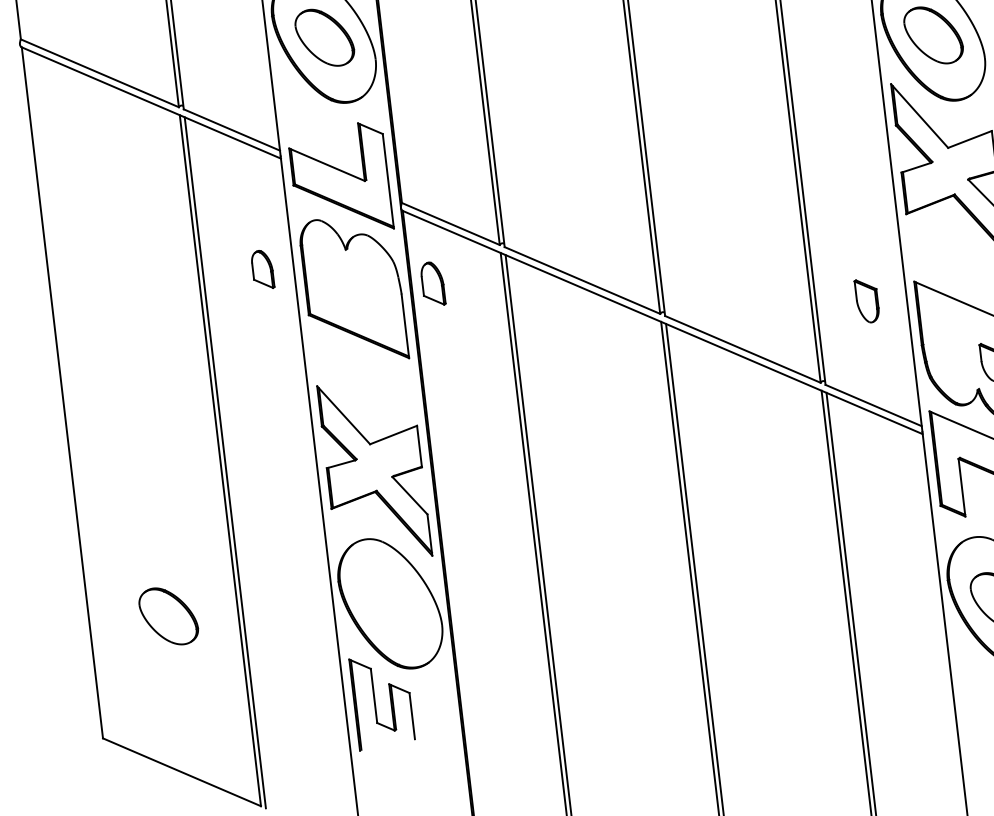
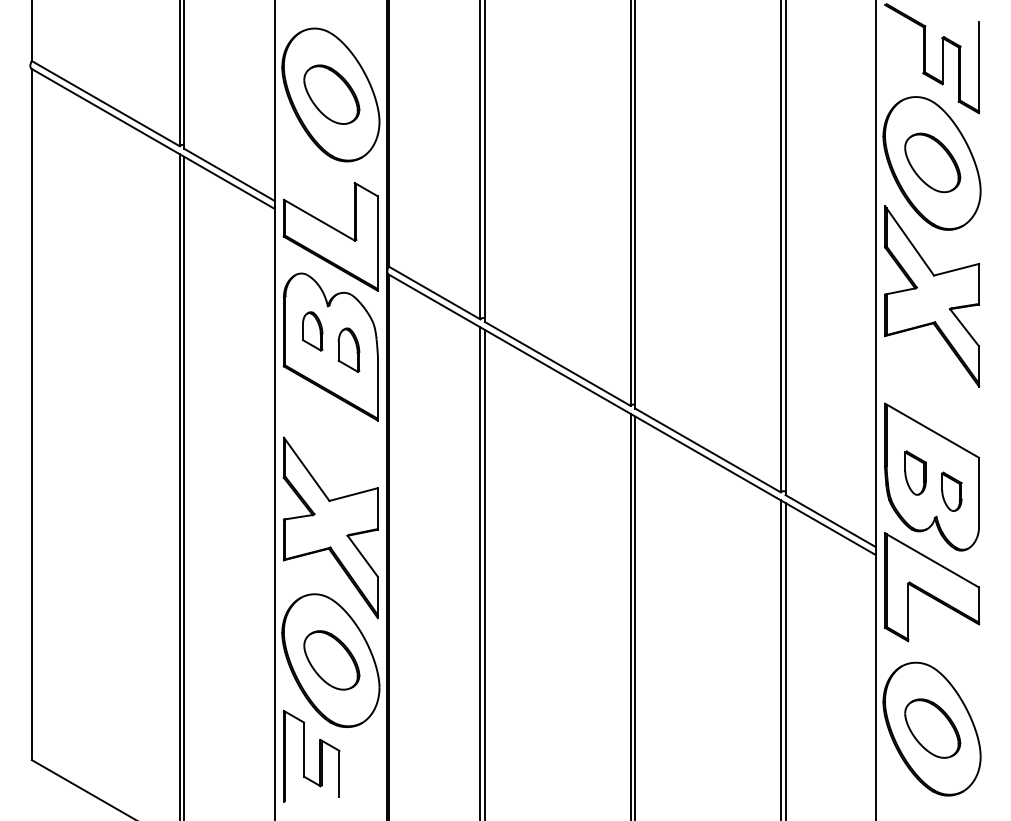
part: (262, 269) -> (312, 331), moved
part: (432, 283) -> (348, 349), moved
part: (867, 300) -> (915, 472), moved
part: (168, 616) -> (331, 660), moved

